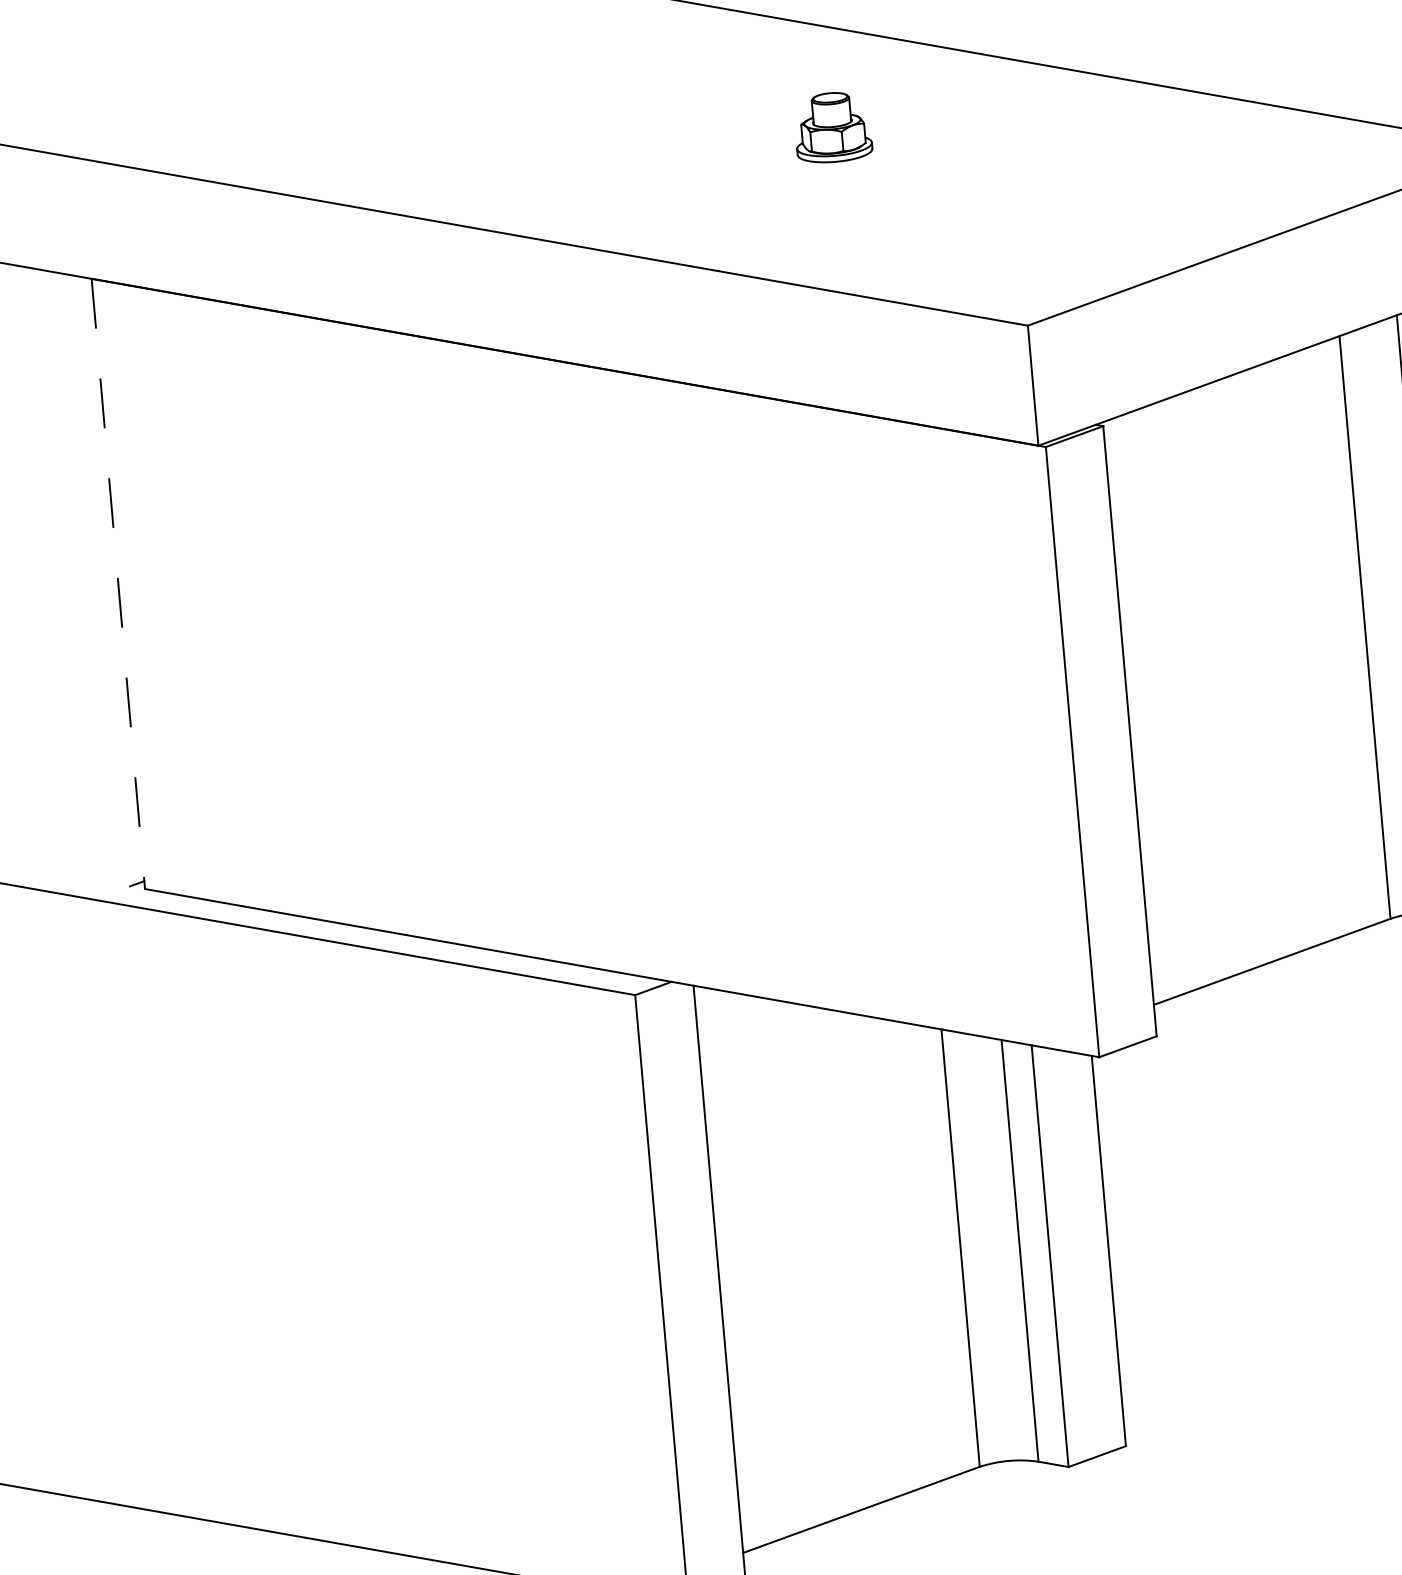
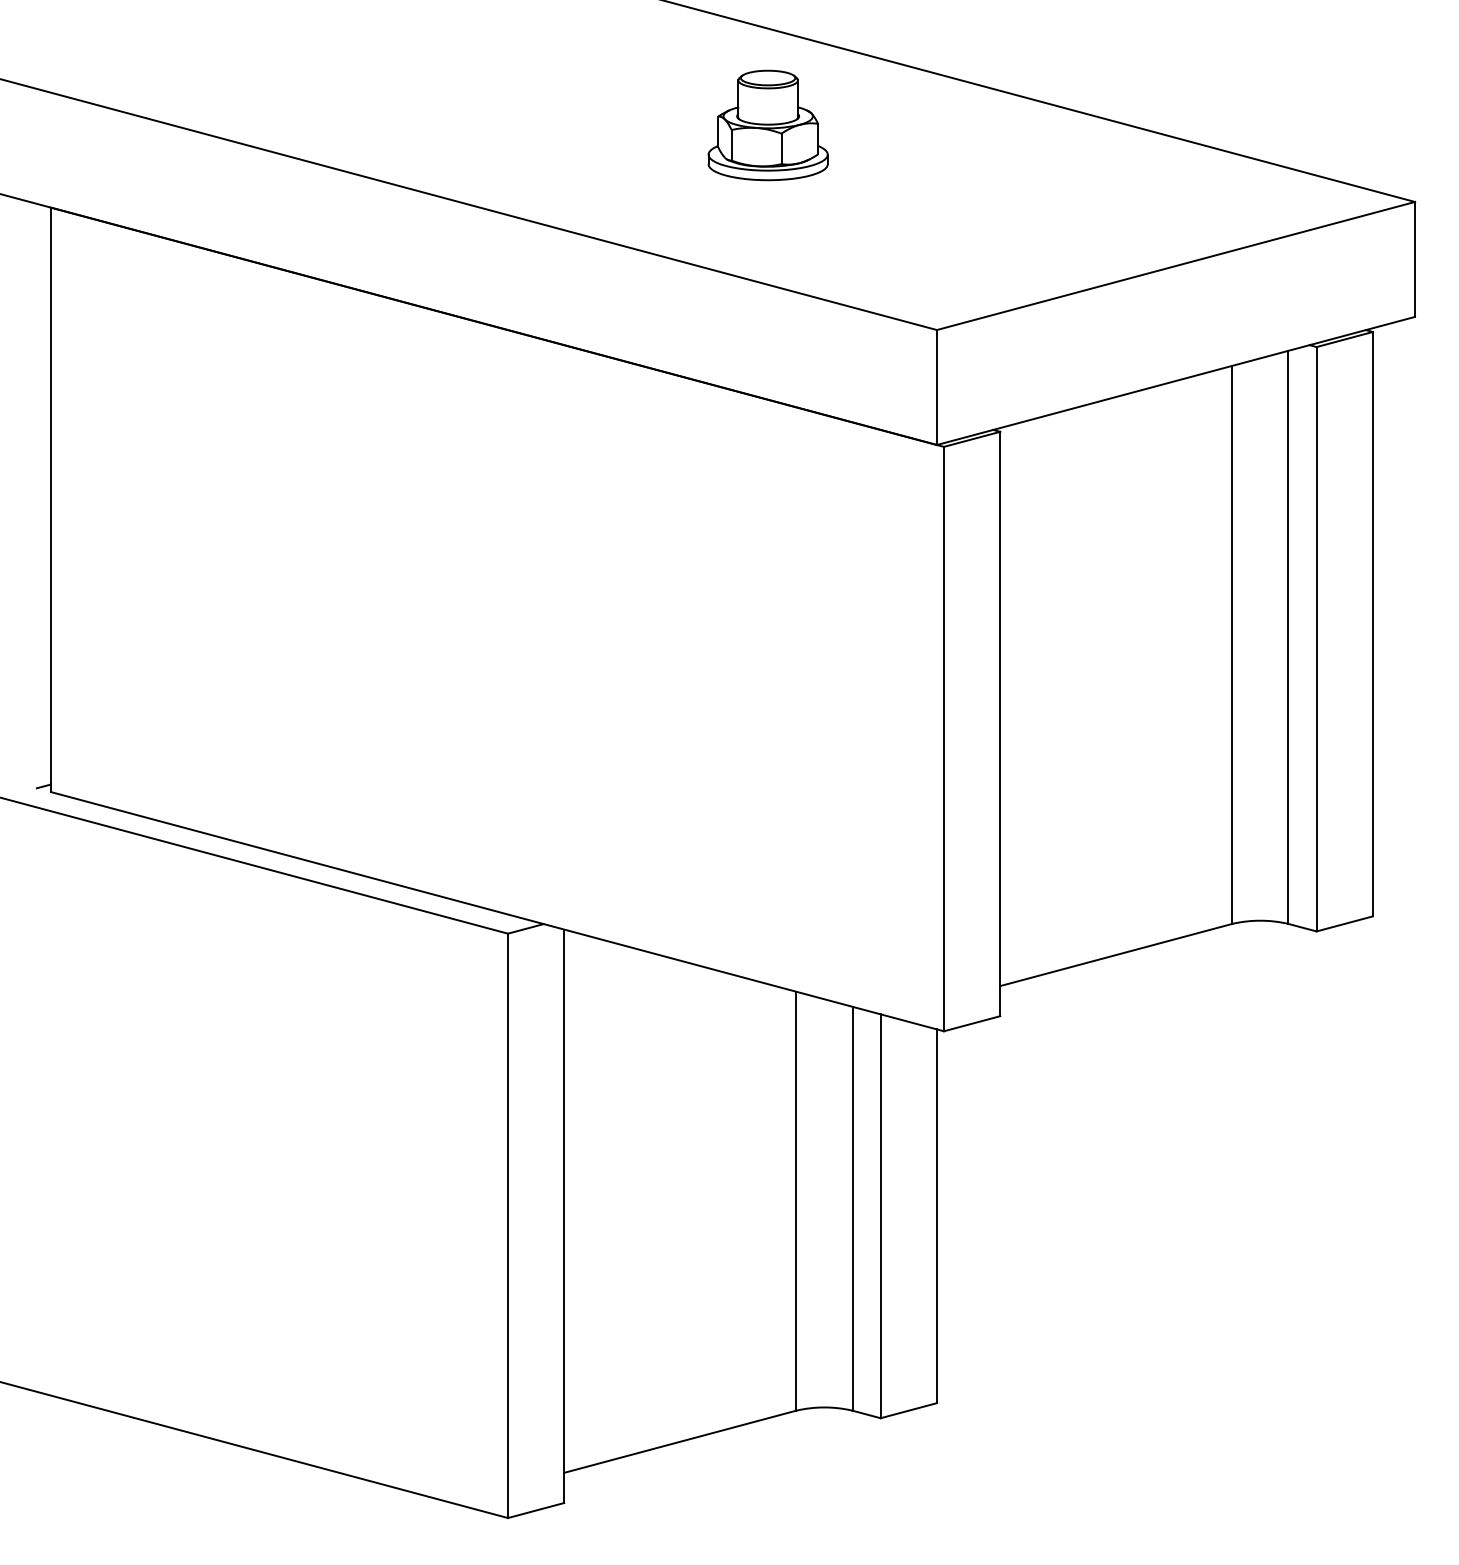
part: (832, 127) -> (767, 125), size x1.67
line: (117, 584) -> (50, 500), dashed -> solid

